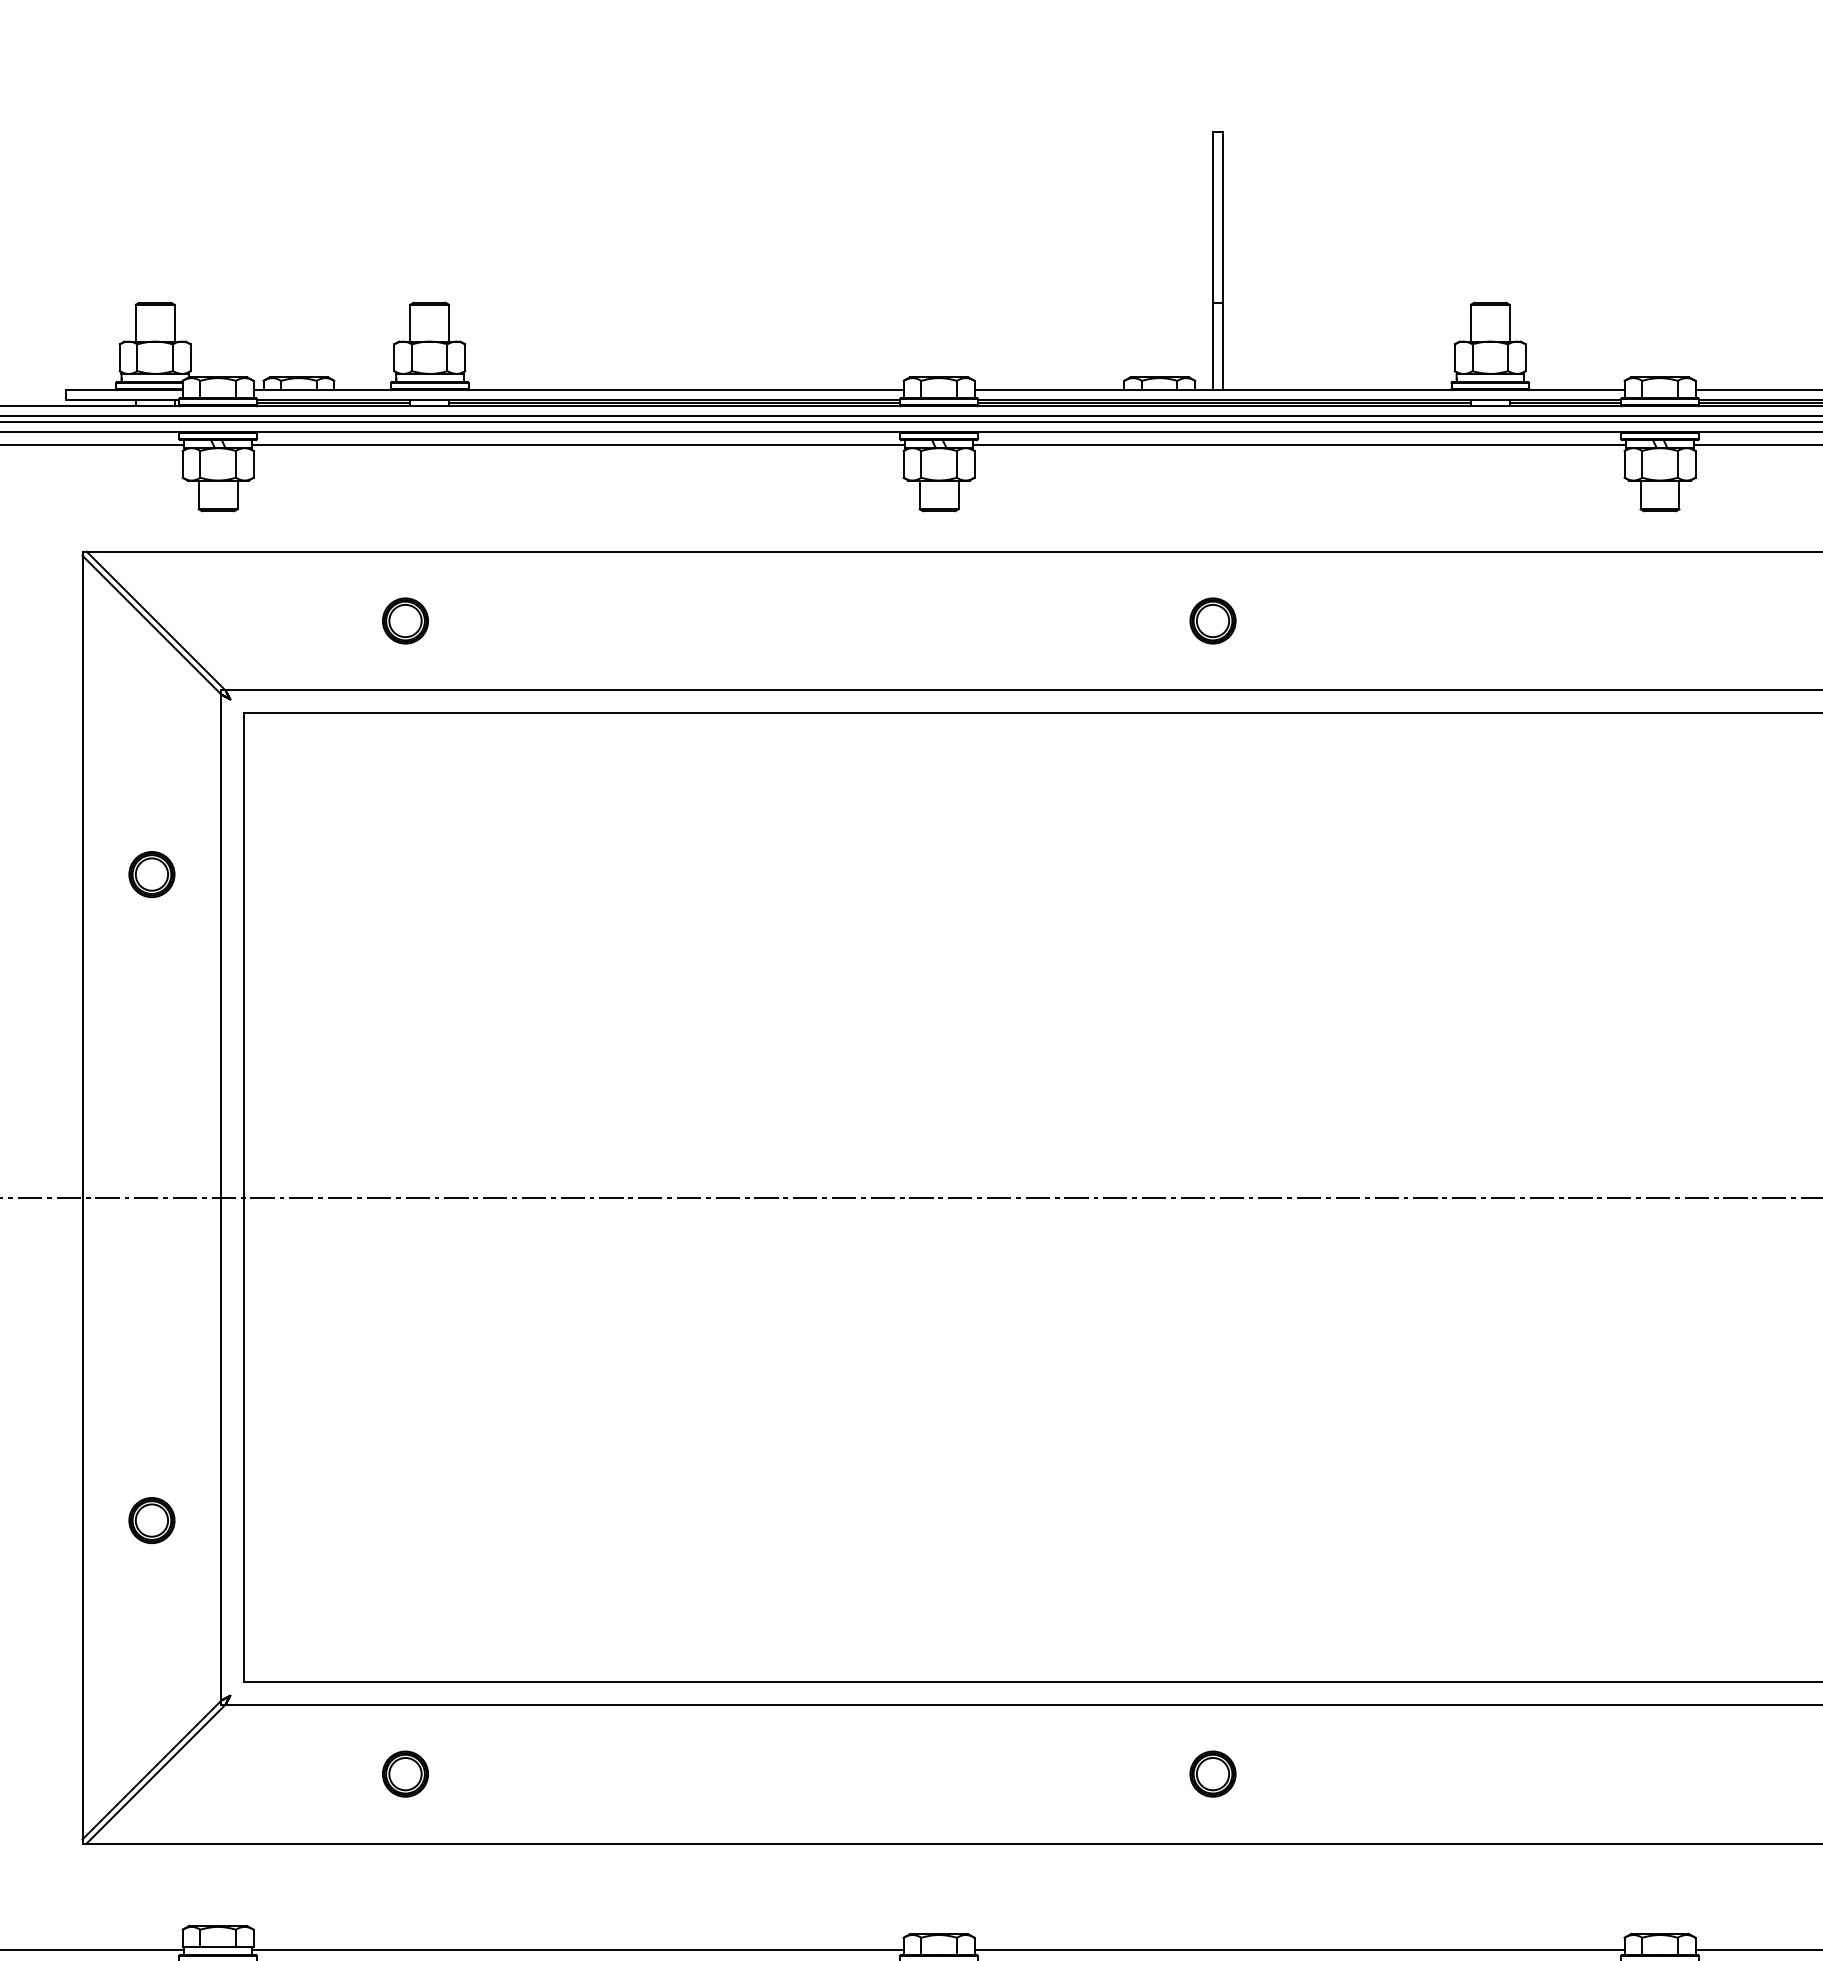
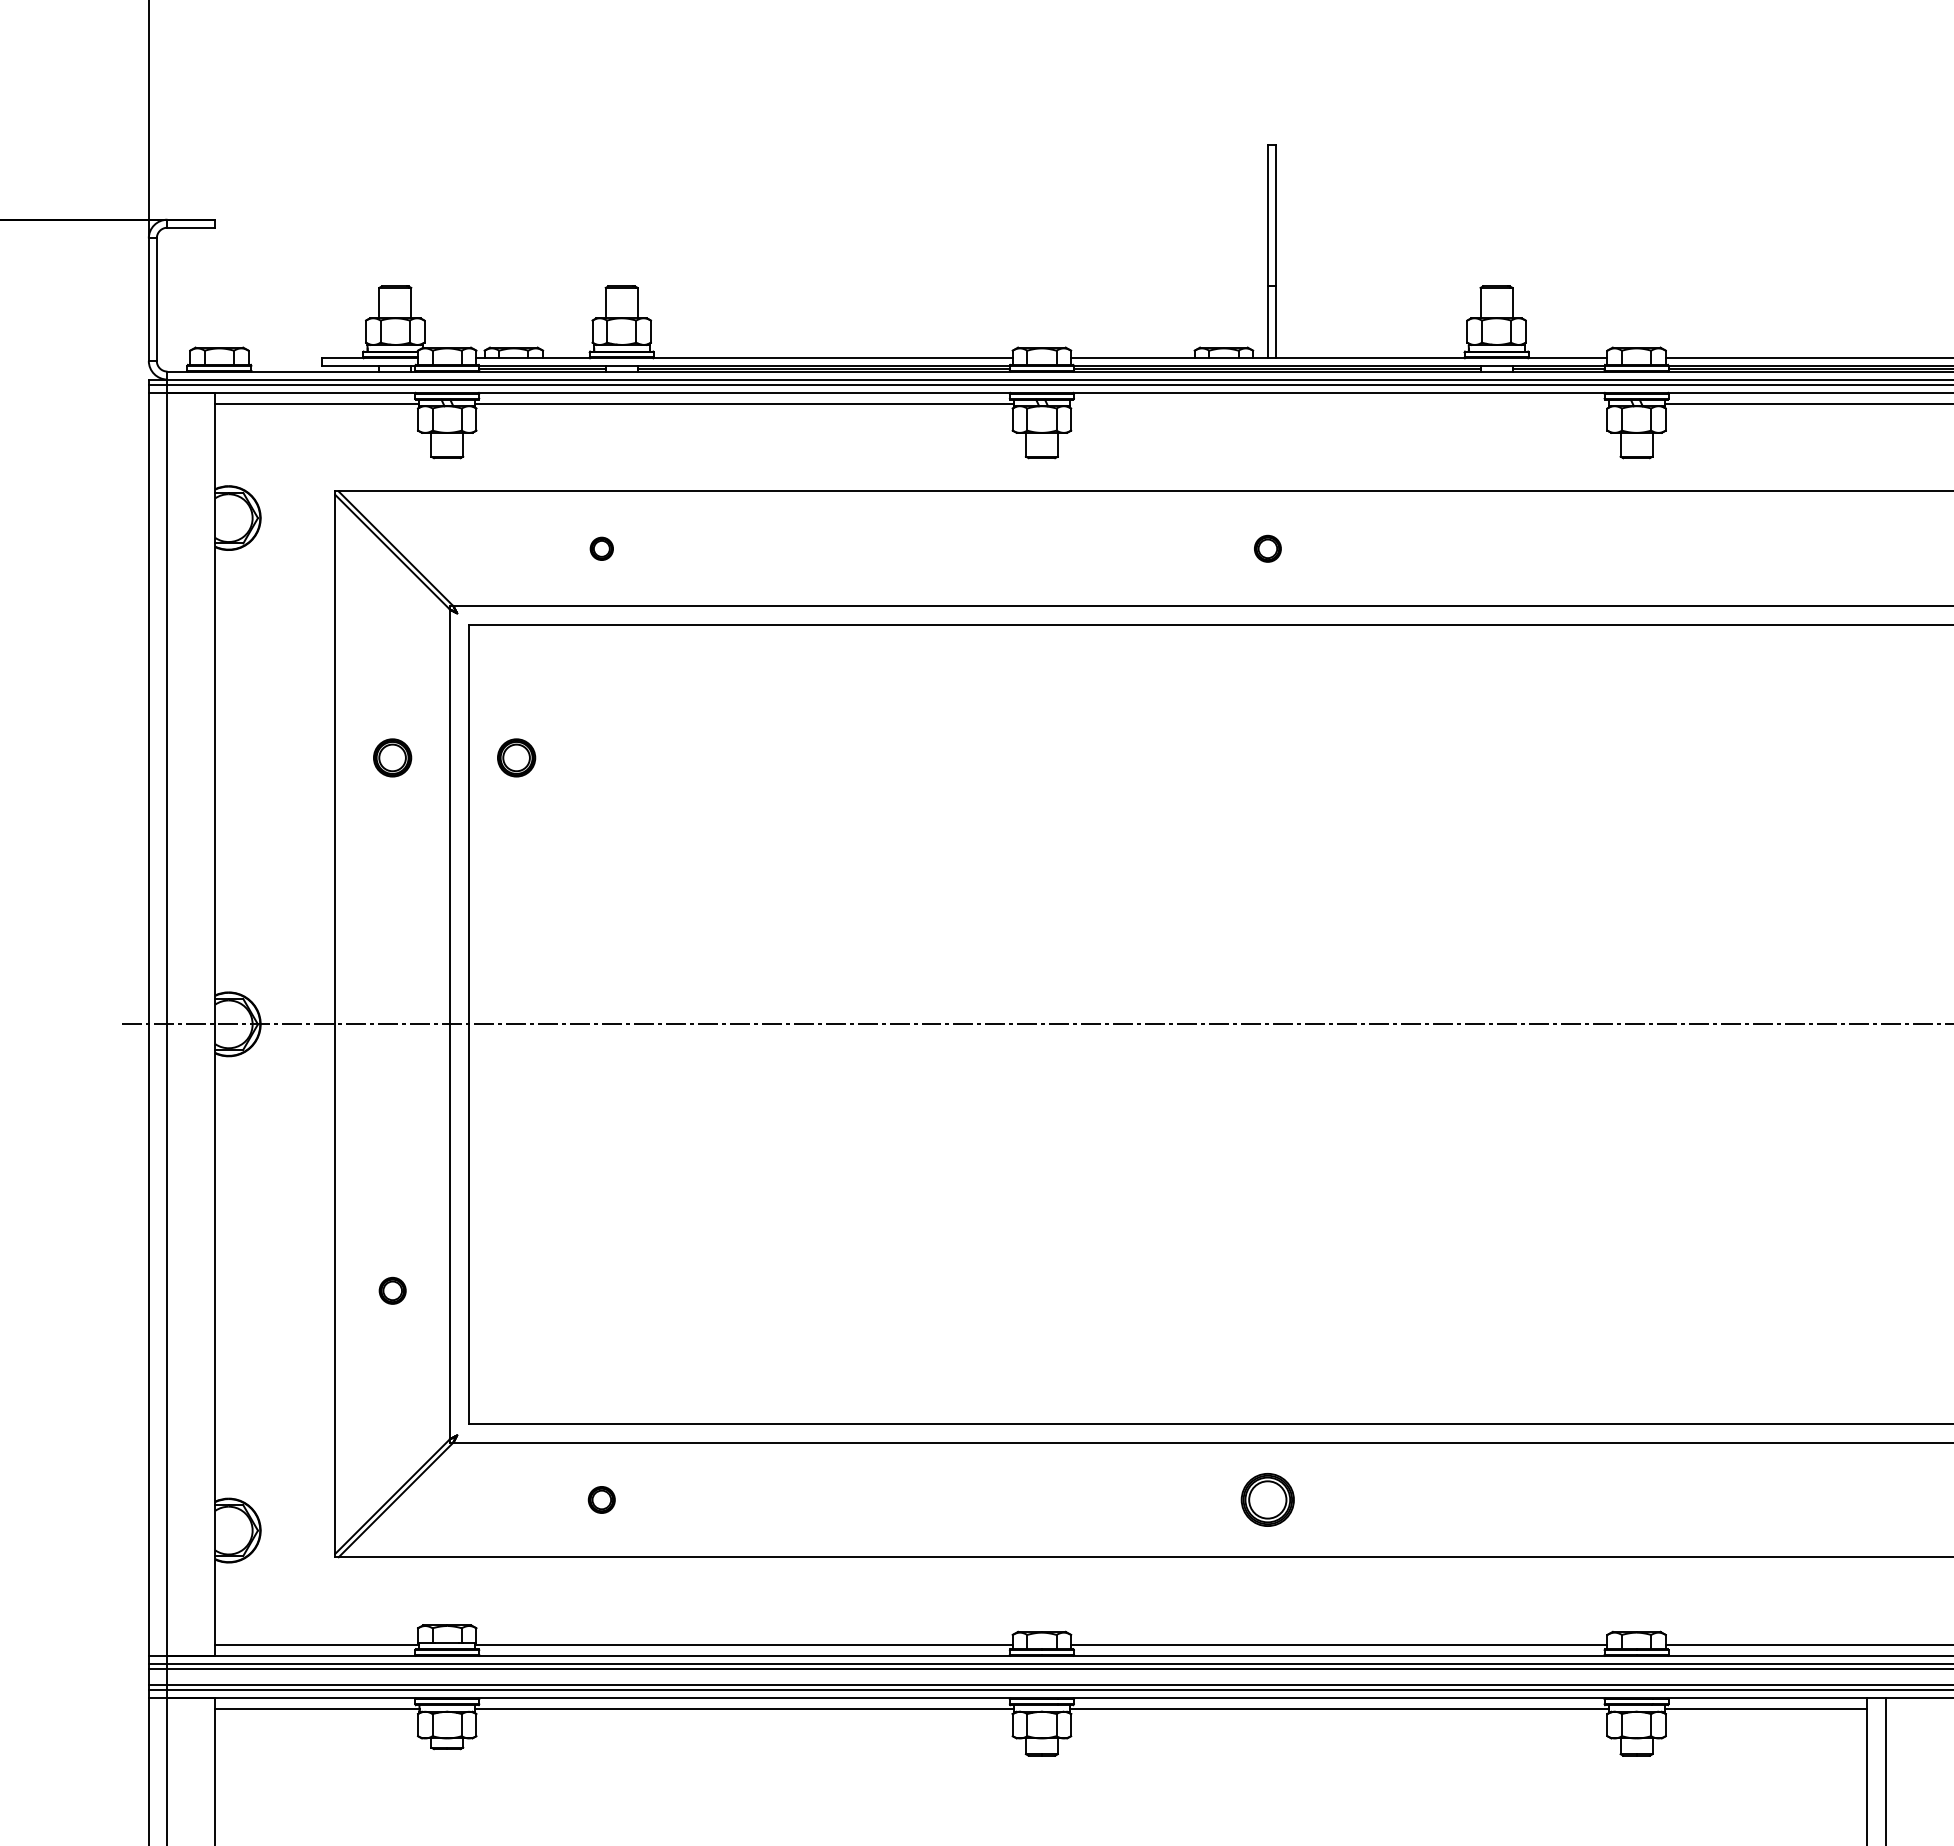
line: (1298, 444) -> (1338, 403), removed
part: (405, 620) -> (601, 548), size x0.6
part: (1212, 620) -> (1267, 548), size x0.7
part: (302, 874) -> (516, 757), added
part: (151, 1520) -> (392, 1290), size x0.7
part: (405, 1773) -> (601, 1499), size x0.7
part: (1212, 1773) -> (1267, 1499), size x1.4

